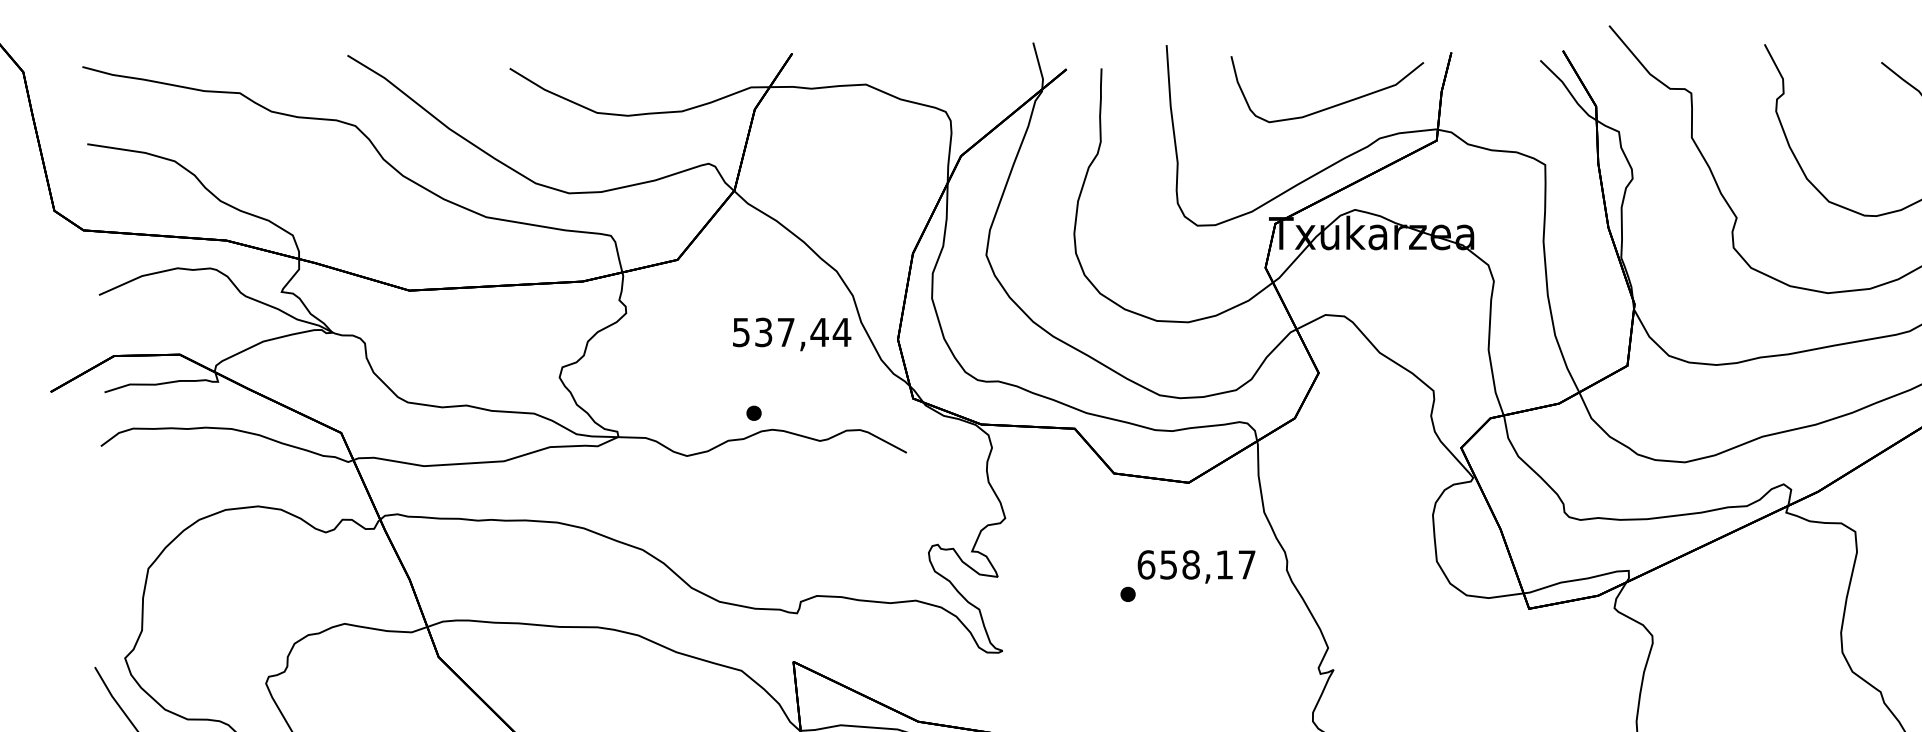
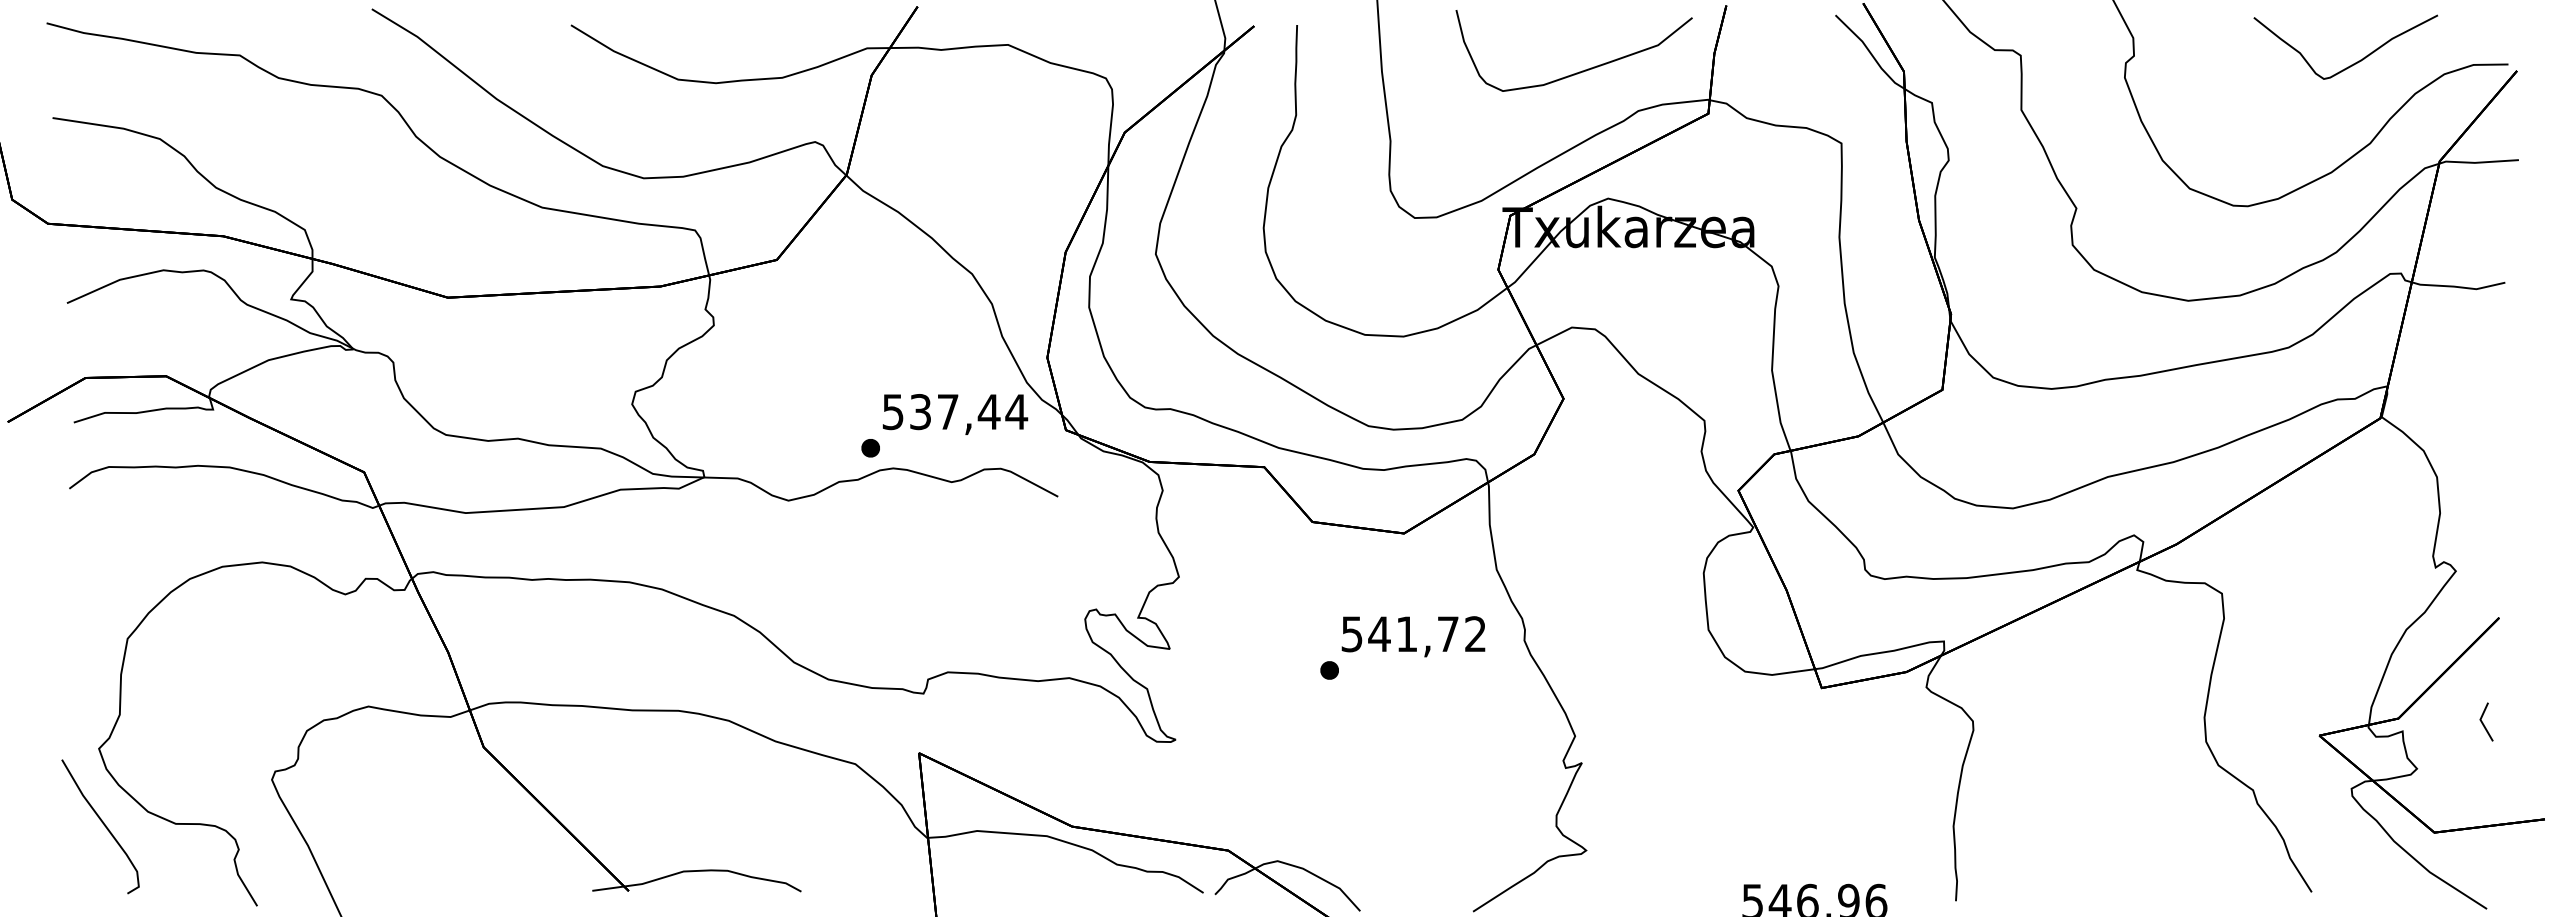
text: (792, 334) -> (955, 414), moved
text: (1196, 565) -> (1413, 634), 658,17 -> 541,72

